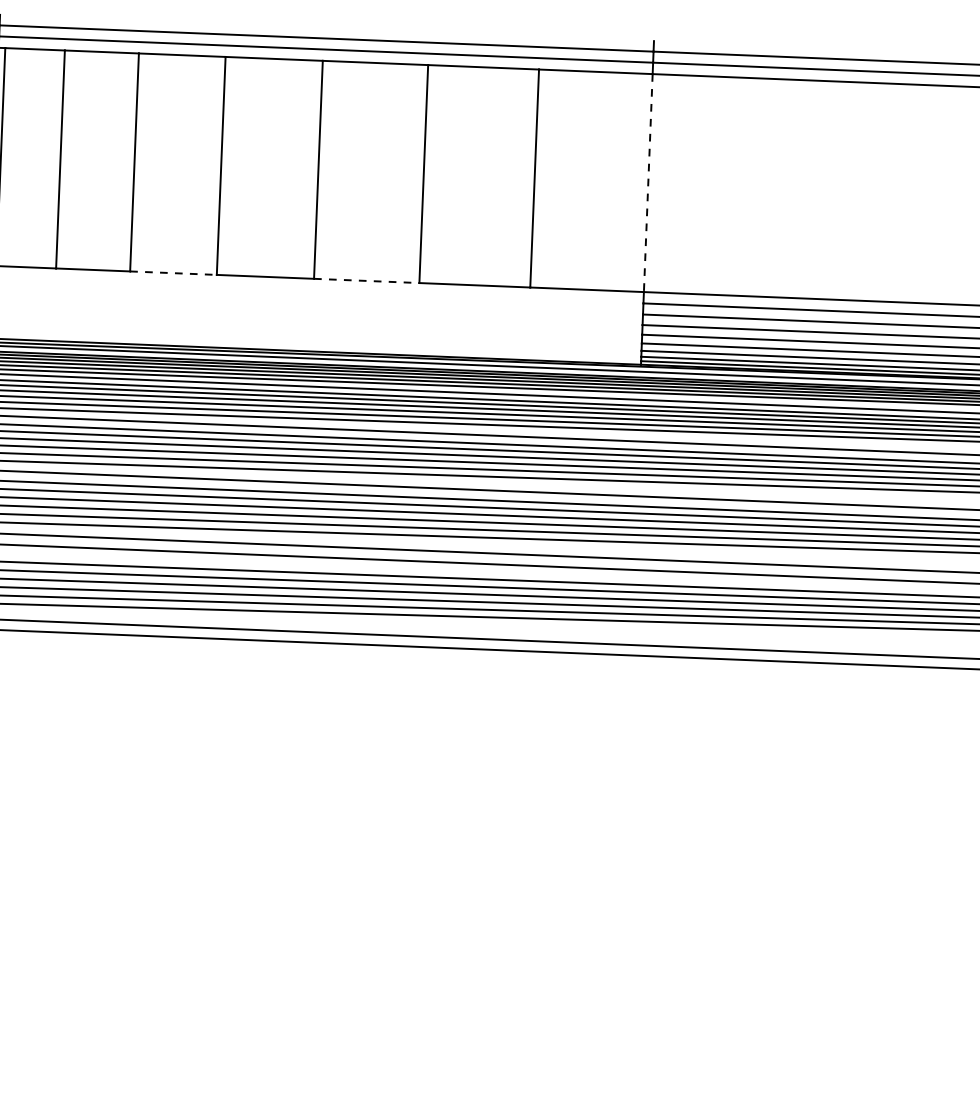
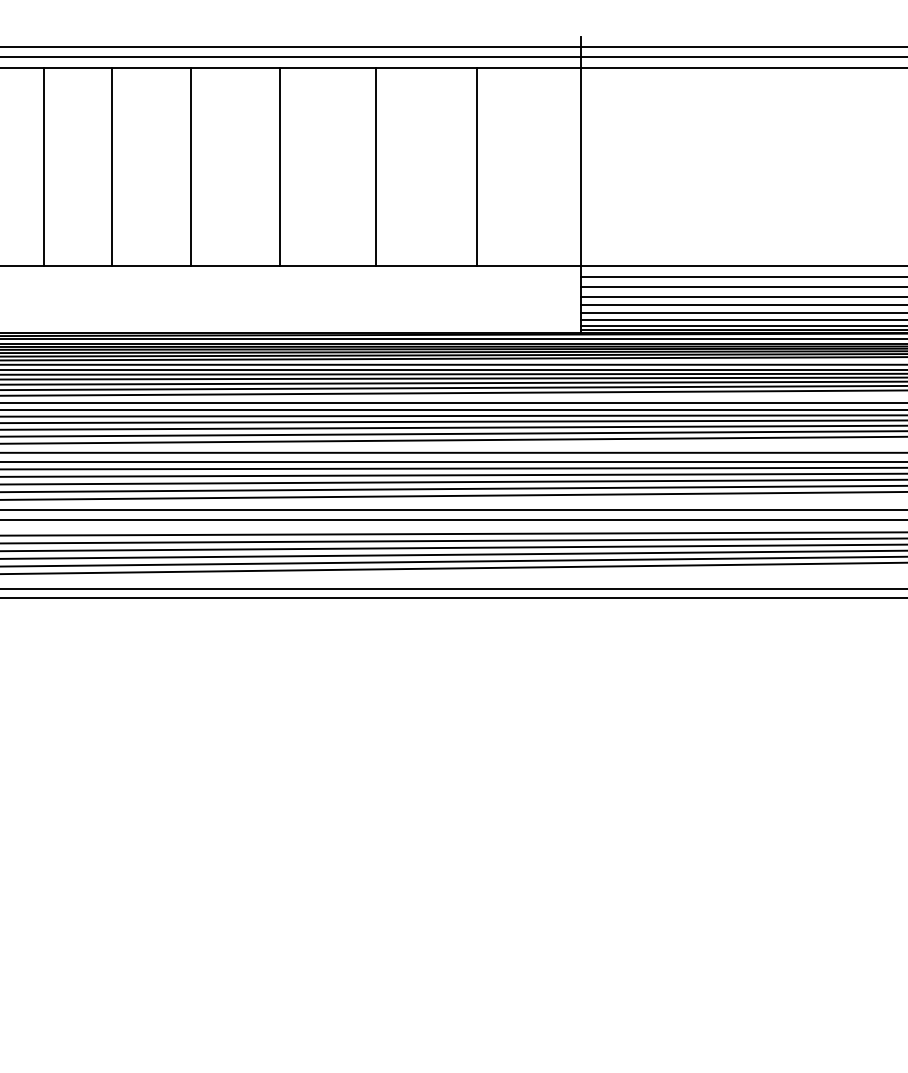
line: (648, 183) -> (580, 167), dashed -> solid
line: (173, 273) -> (151, 266), dashed -> solid
line: (367, 281) -> (328, 266), dashed -> solid

